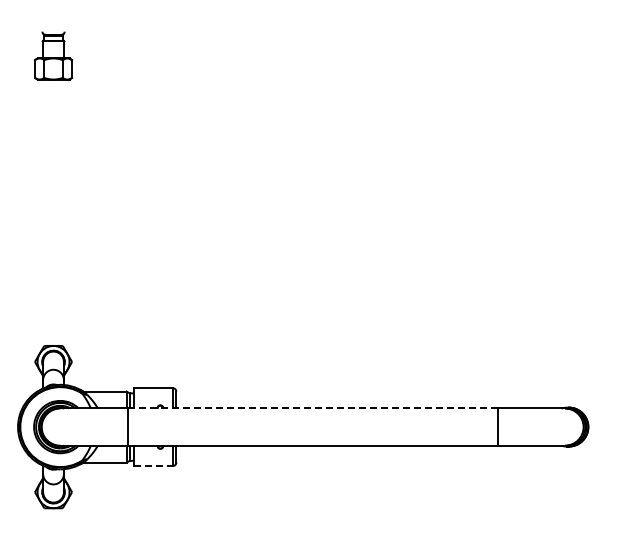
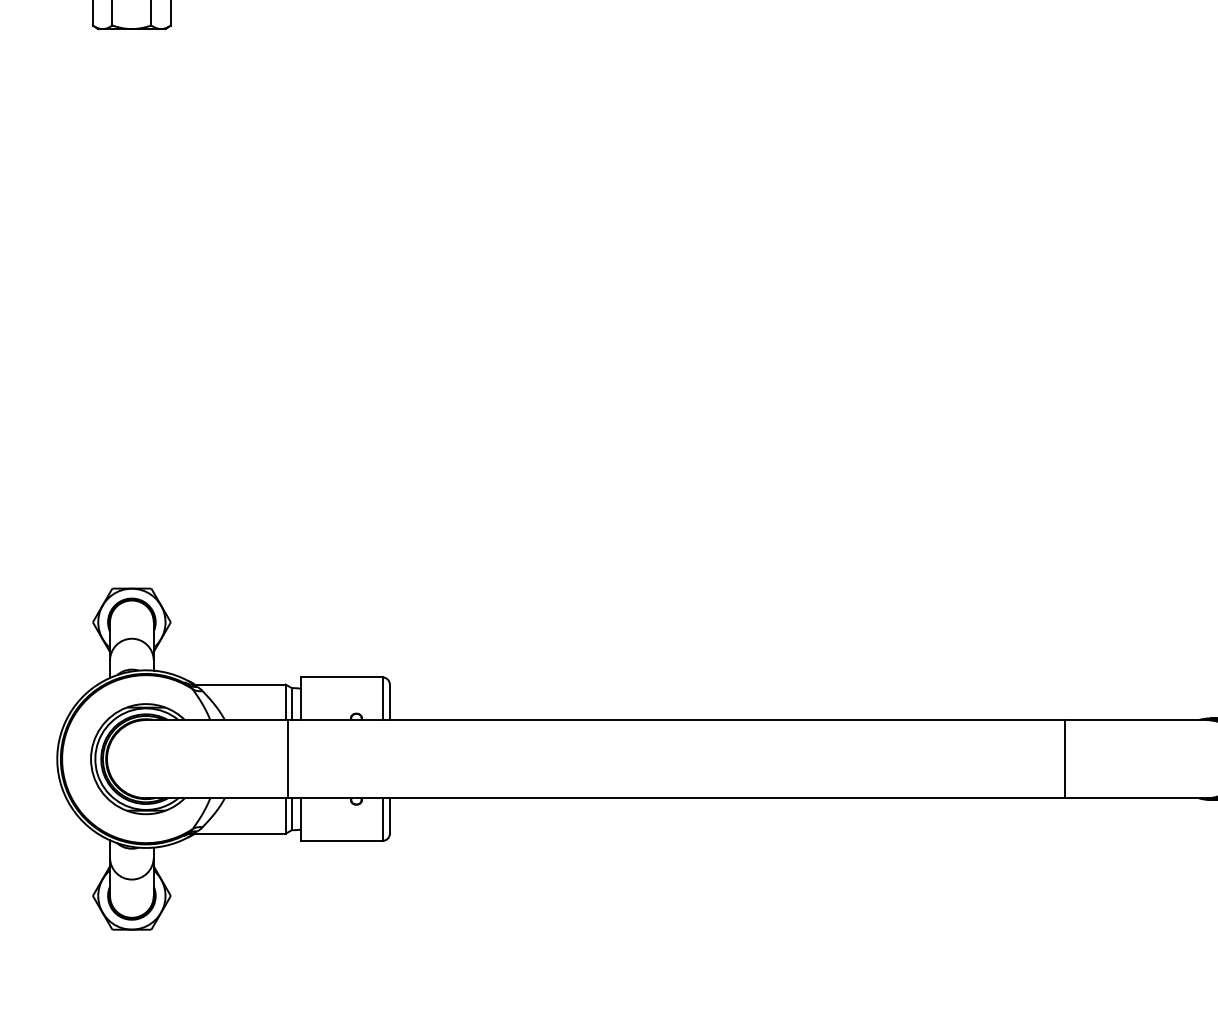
line: (312, 408) -> (675, 720), dashed -> solid
line: (154, 466) -> (343, 841), dashed -> solid

